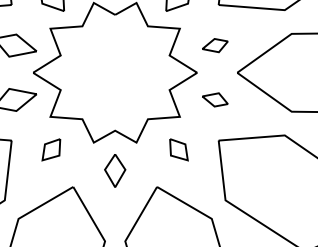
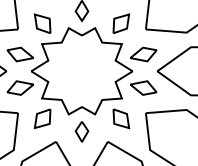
part: (214, 45) -> (143, 54), size x1.67
part: (214, 99) -> (143, 87), size x1.67
part: (51, 149) -> (42, 118), size x1.43
part: (179, 149) -> (121, 118), size x1.43

